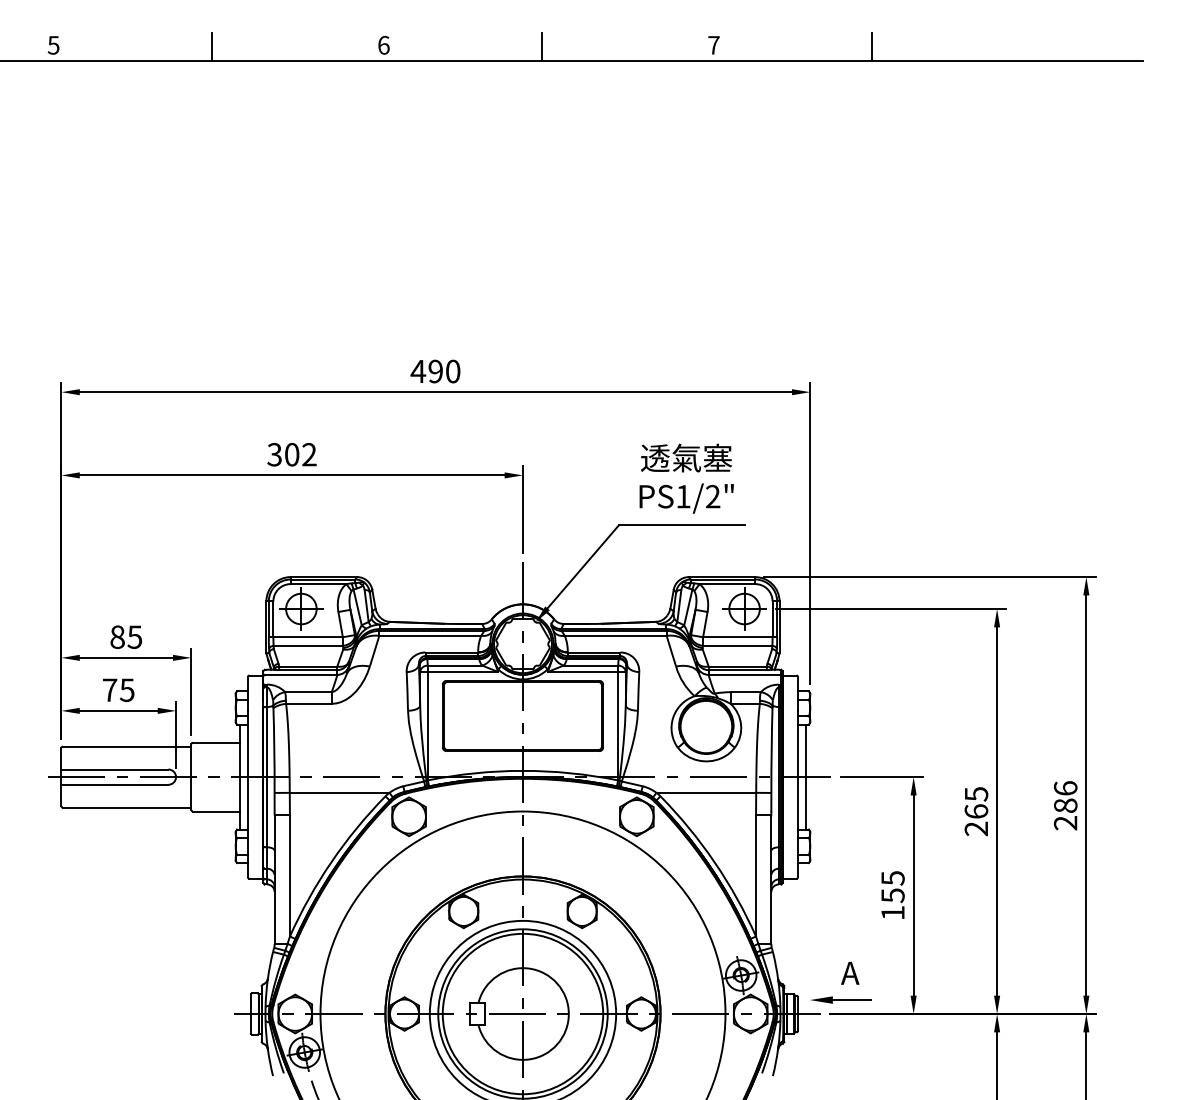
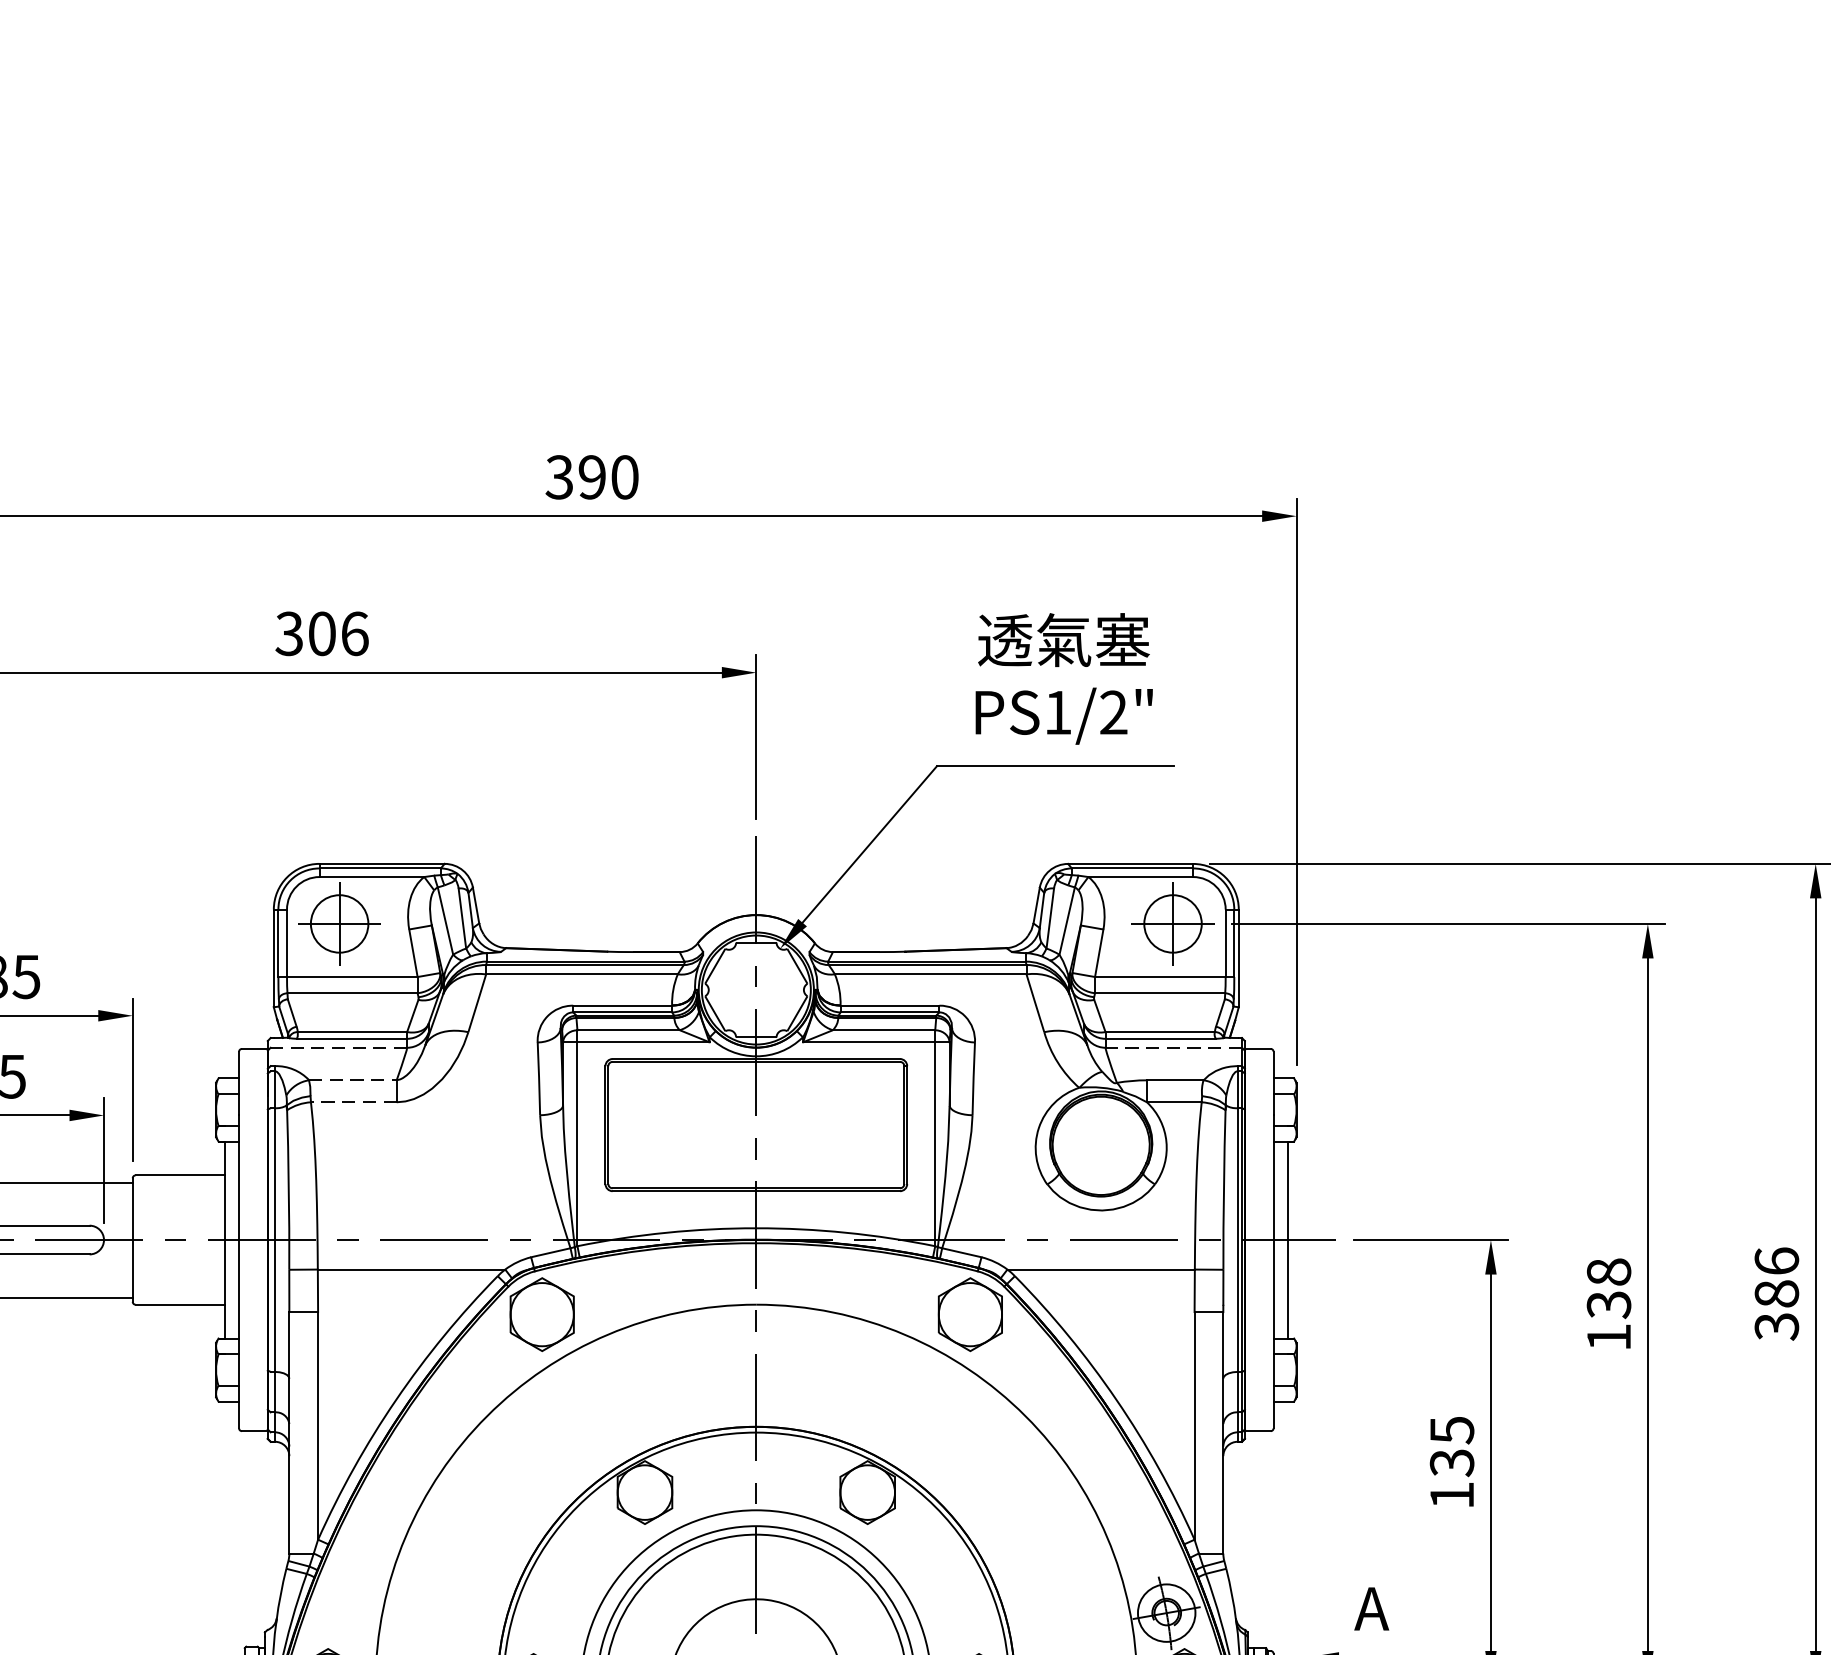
text: (418, 371) -> (559, 477), 490 -> 390
text: (309, 454) -> (354, 633), 302 -> 306
line: (300, 674) -> (337, 1047), solid -> dashed
line: (744, 674) -> (1172, 1047), solid -> dashed
line: (308, 692) -> (353, 1080), solid -> dashed
line: (308, 703) -> (353, 1101), solid -> dashed
text: (976, 811) -> (1609, 1304), 265 -> 138
text: (1065, 823) -> (1776, 1327), 286 -> 386
text: (892, 895) -> (1451, 1462), 155 -> 135

